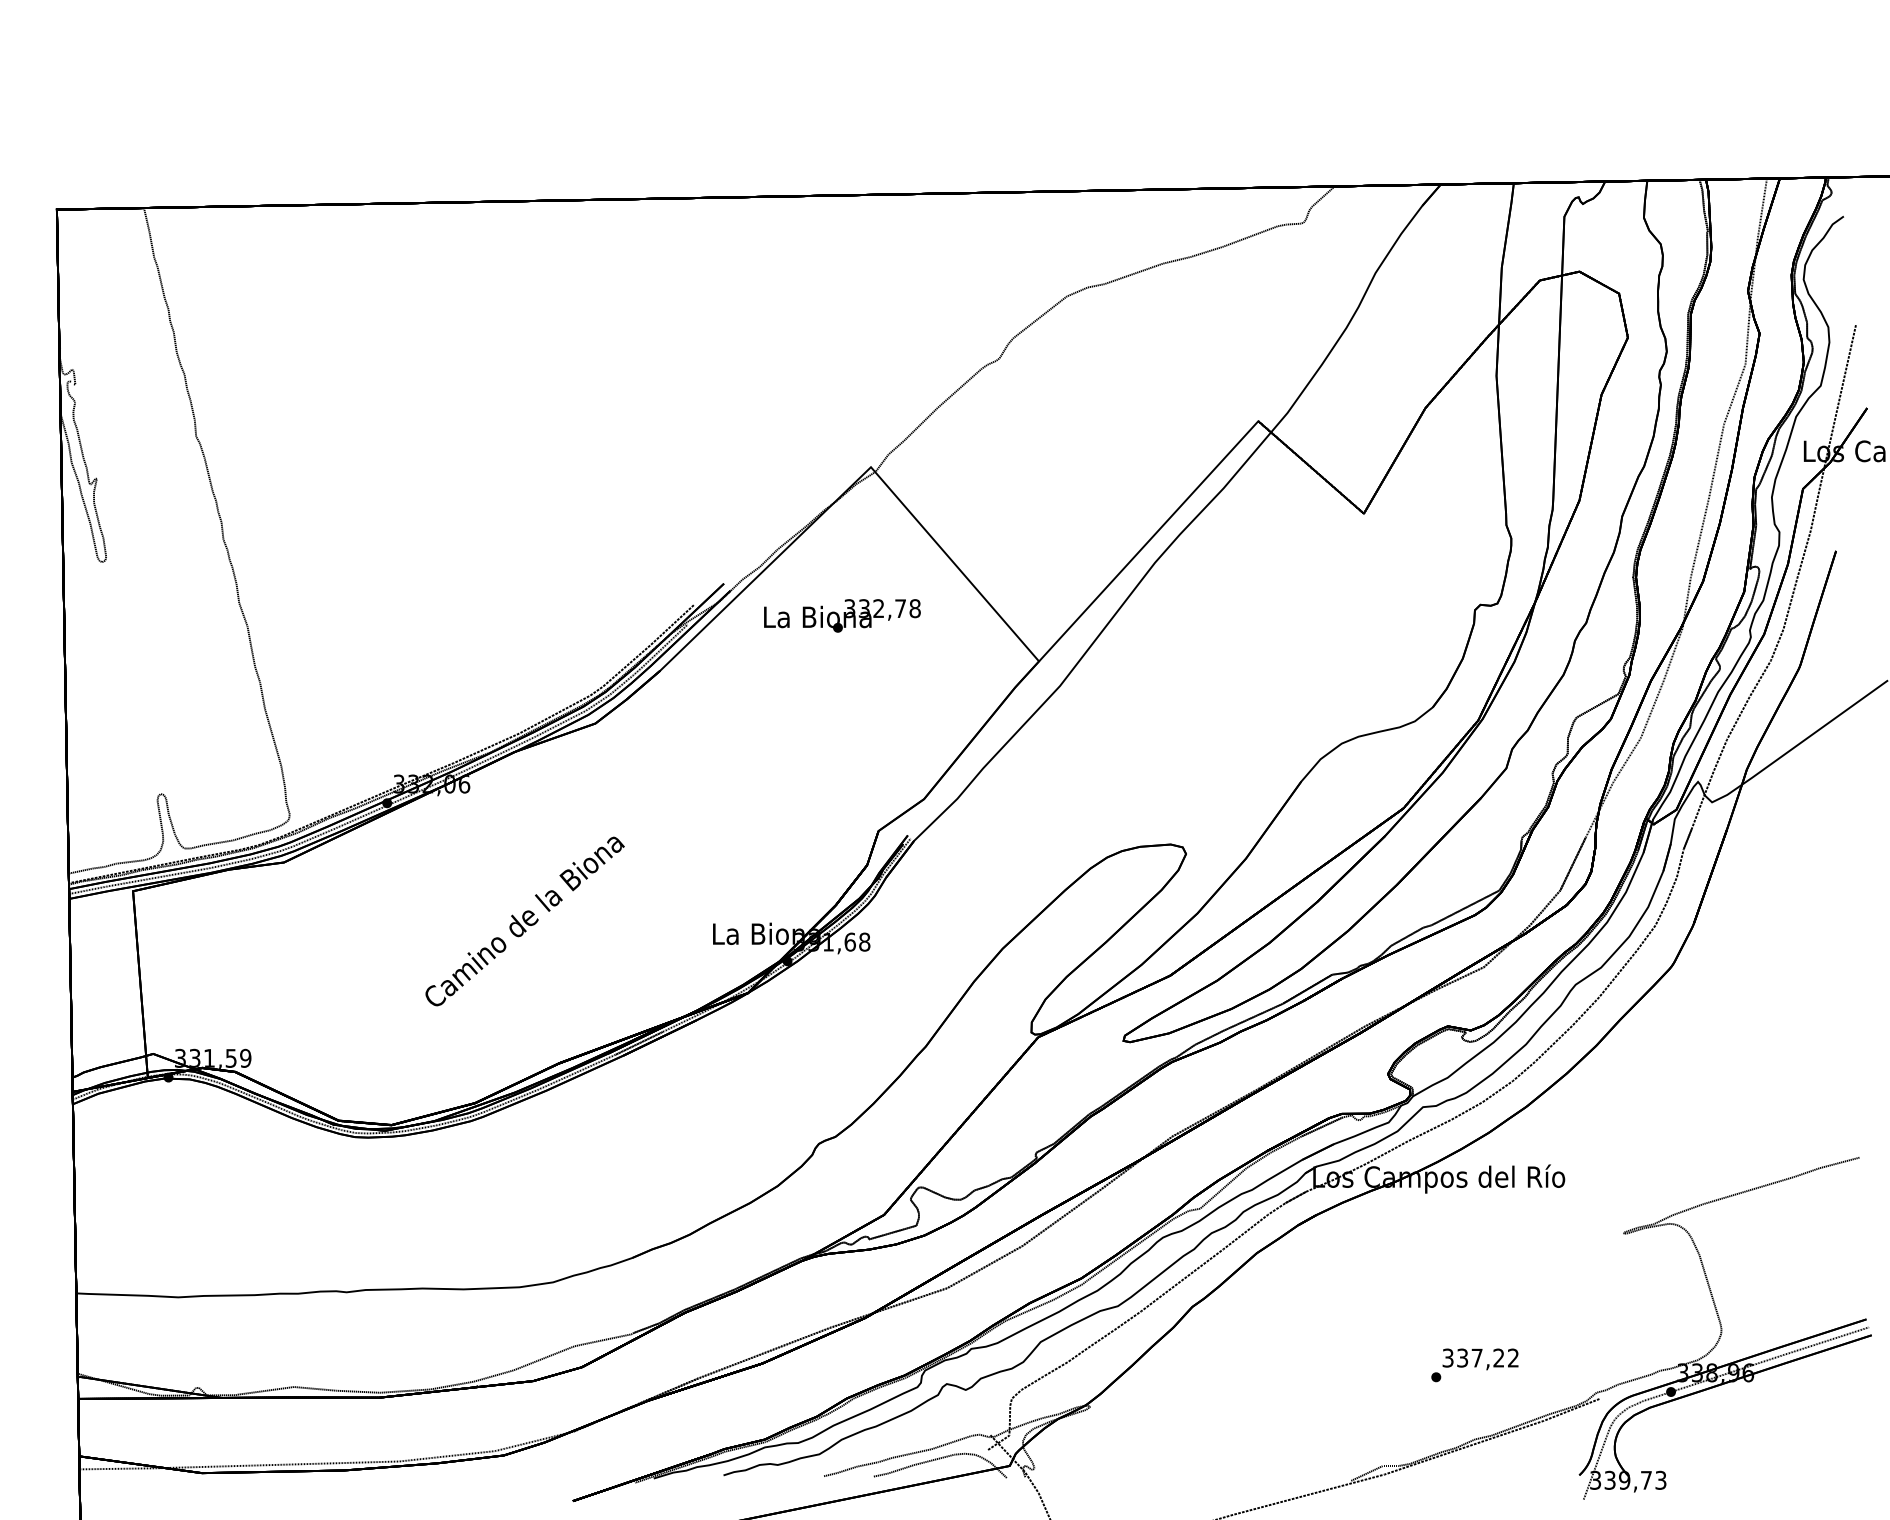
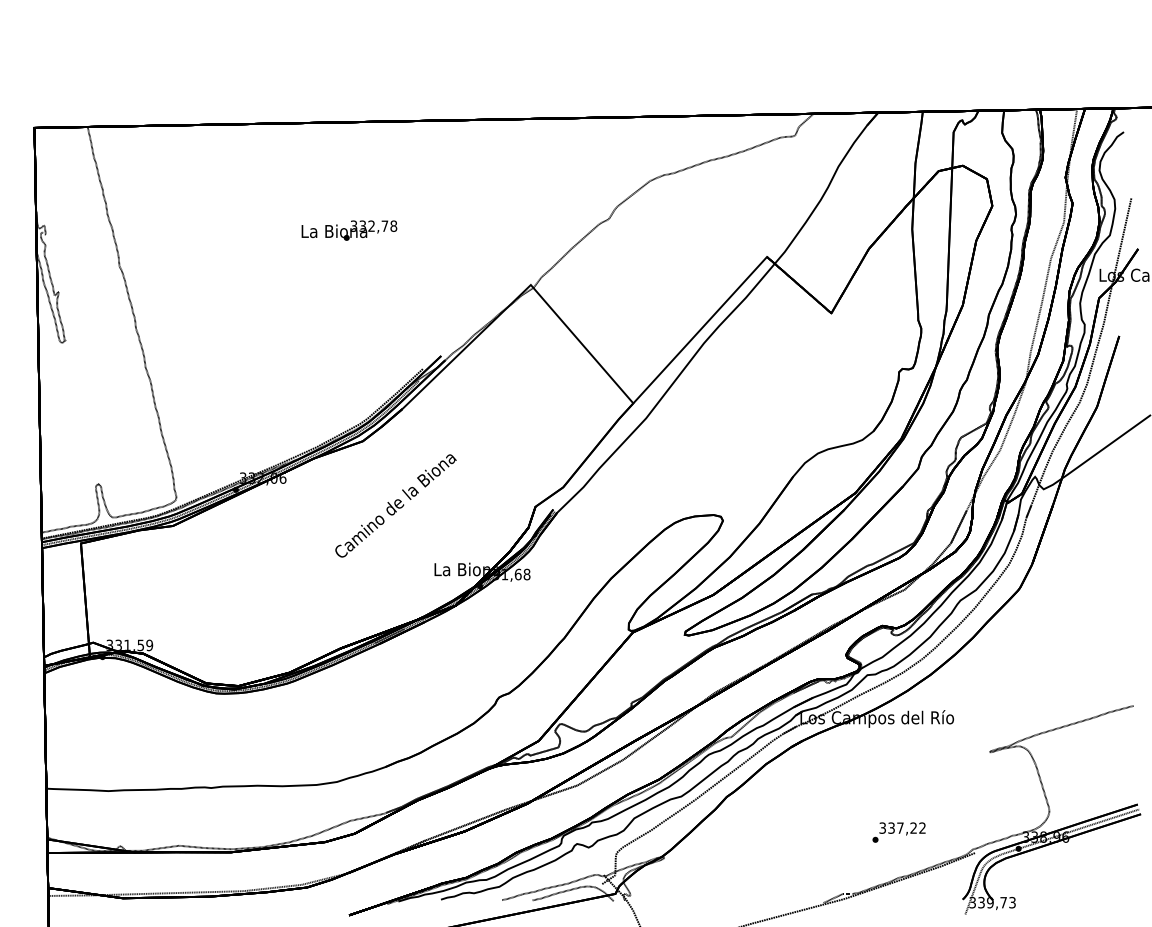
text: (842, 615) -> (349, 230), moved
text: (524, 920) -> (395, 505), moved

